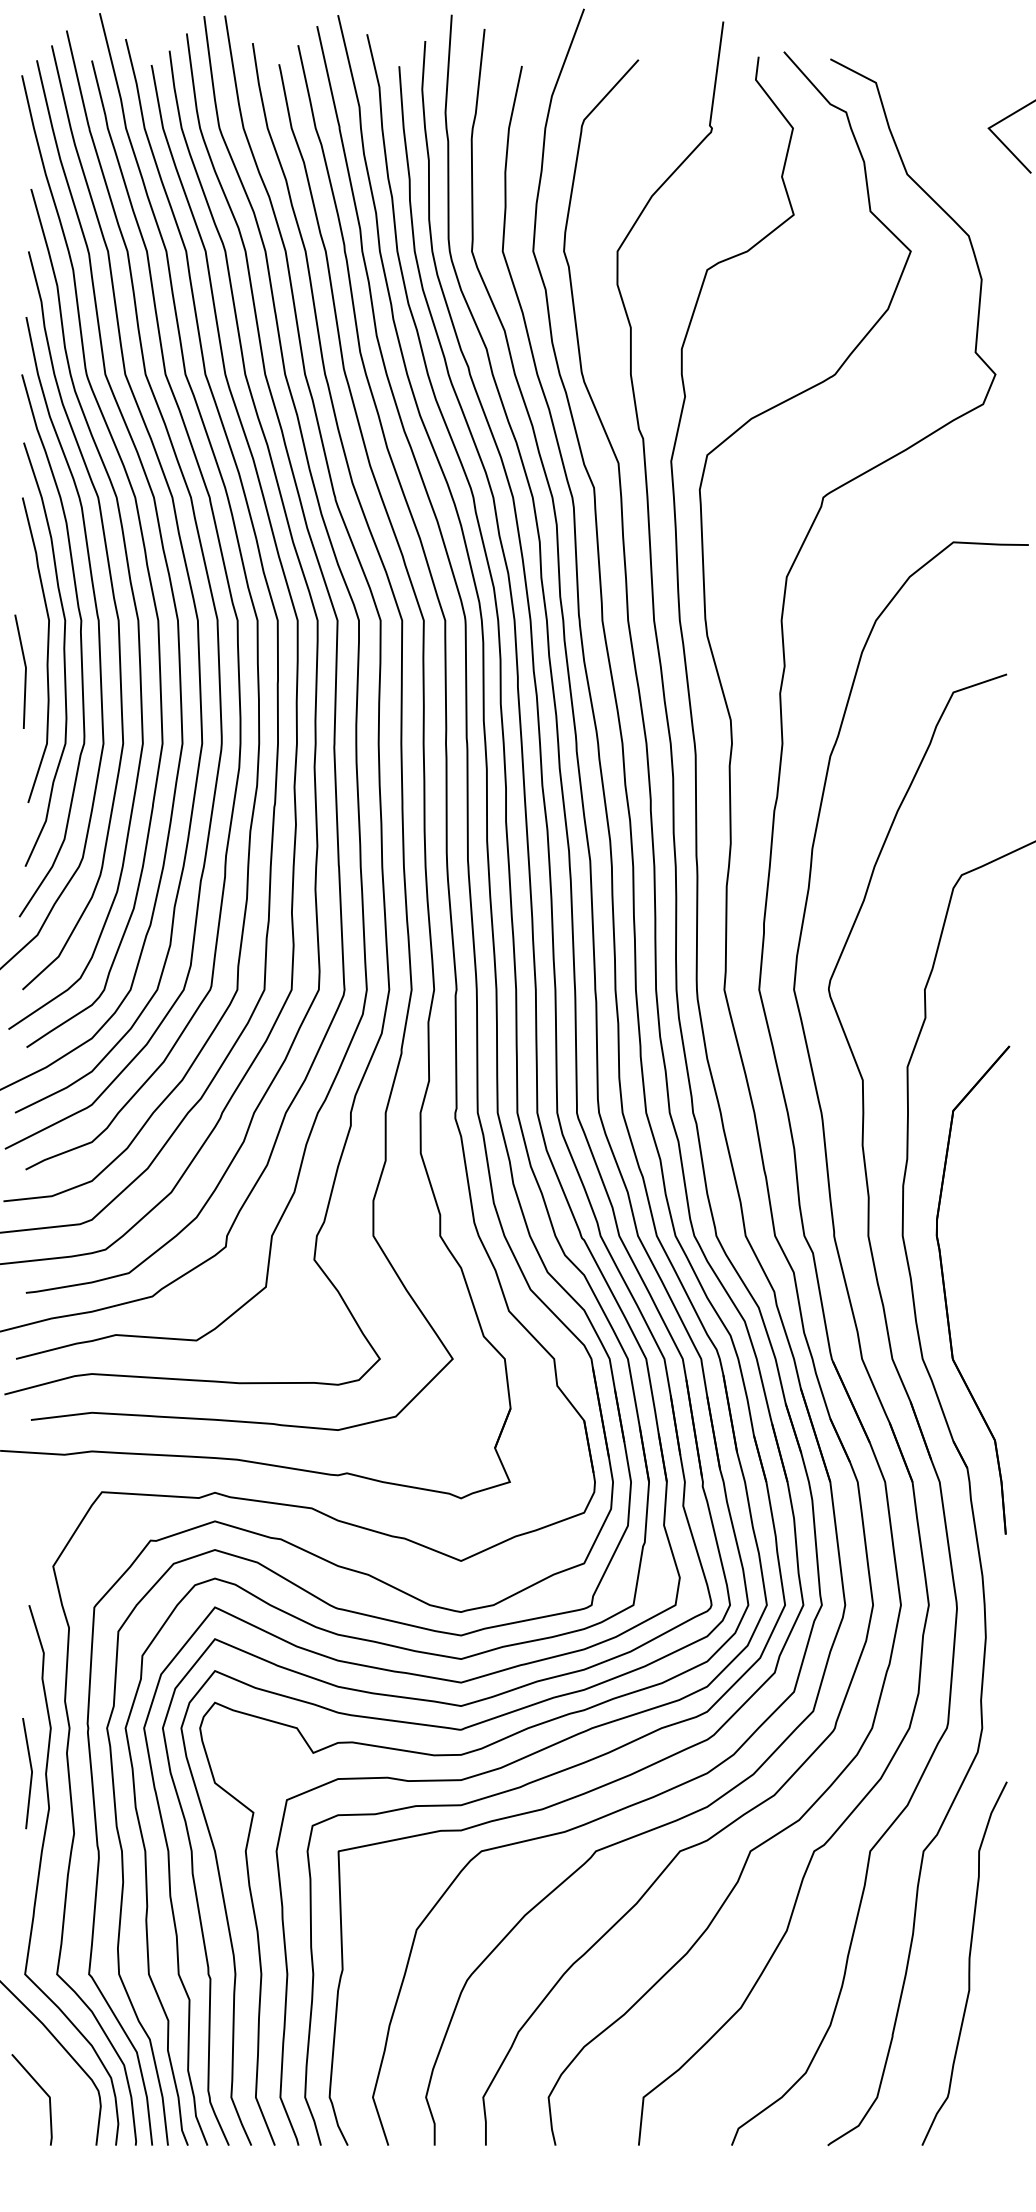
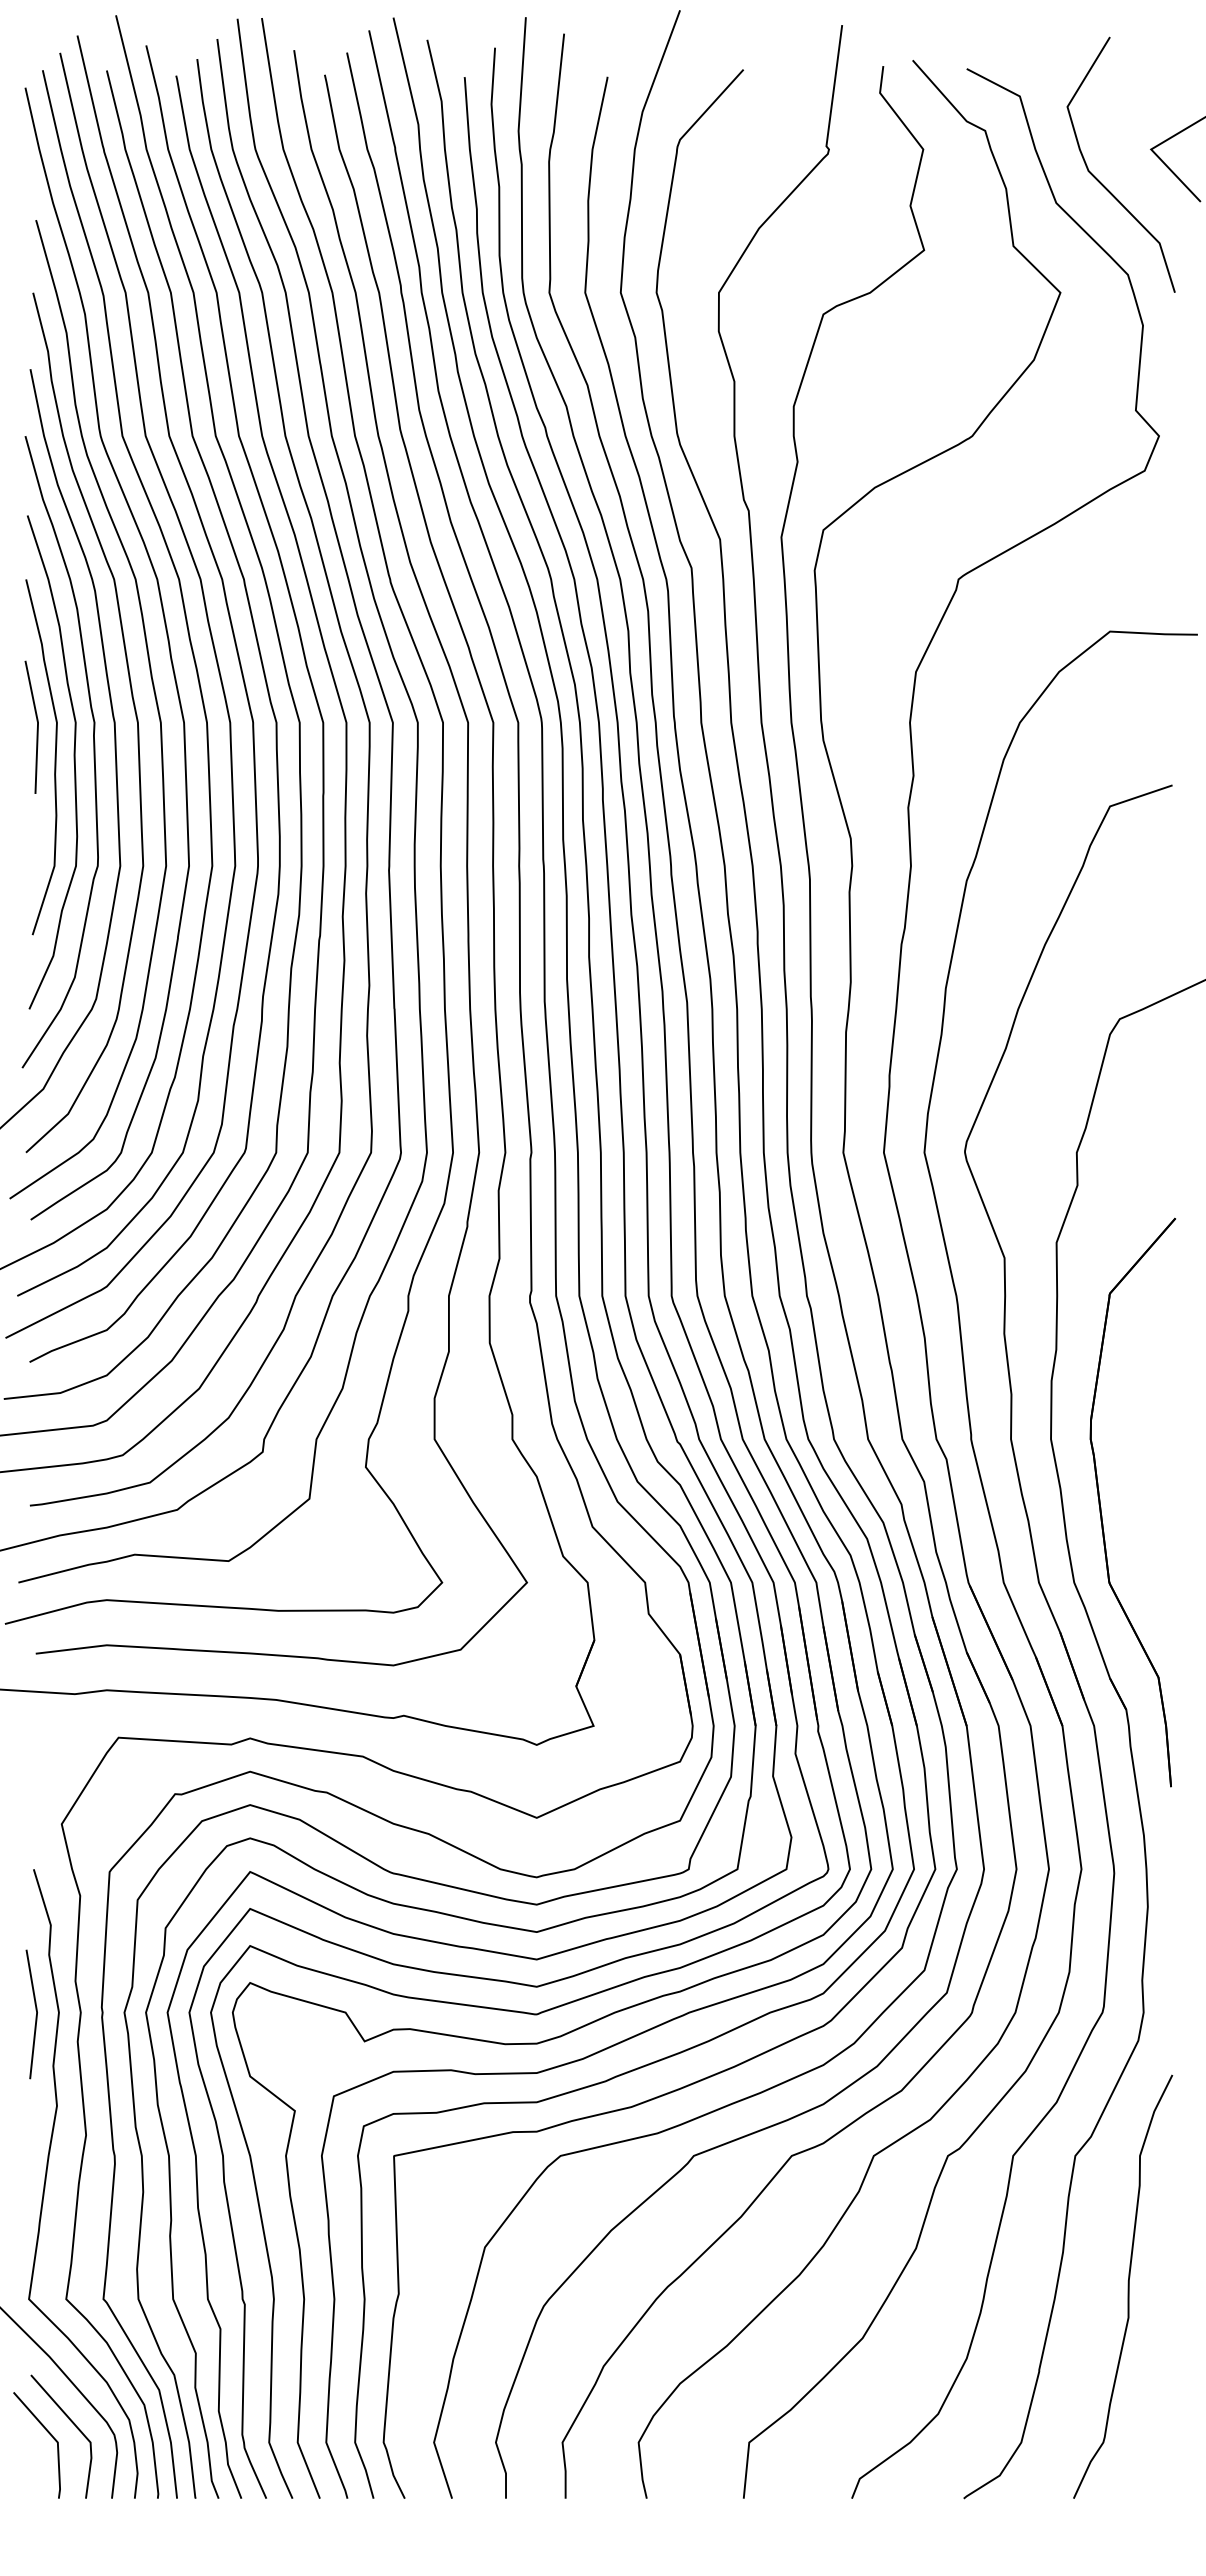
curve: (946, 156) -> (1101, 182), added
line: (24, 673) -> (36, 729), moved
line: (30, 1775) -> (35, 2016), moved
line: (63, 2081) -> (73, 2424), added

